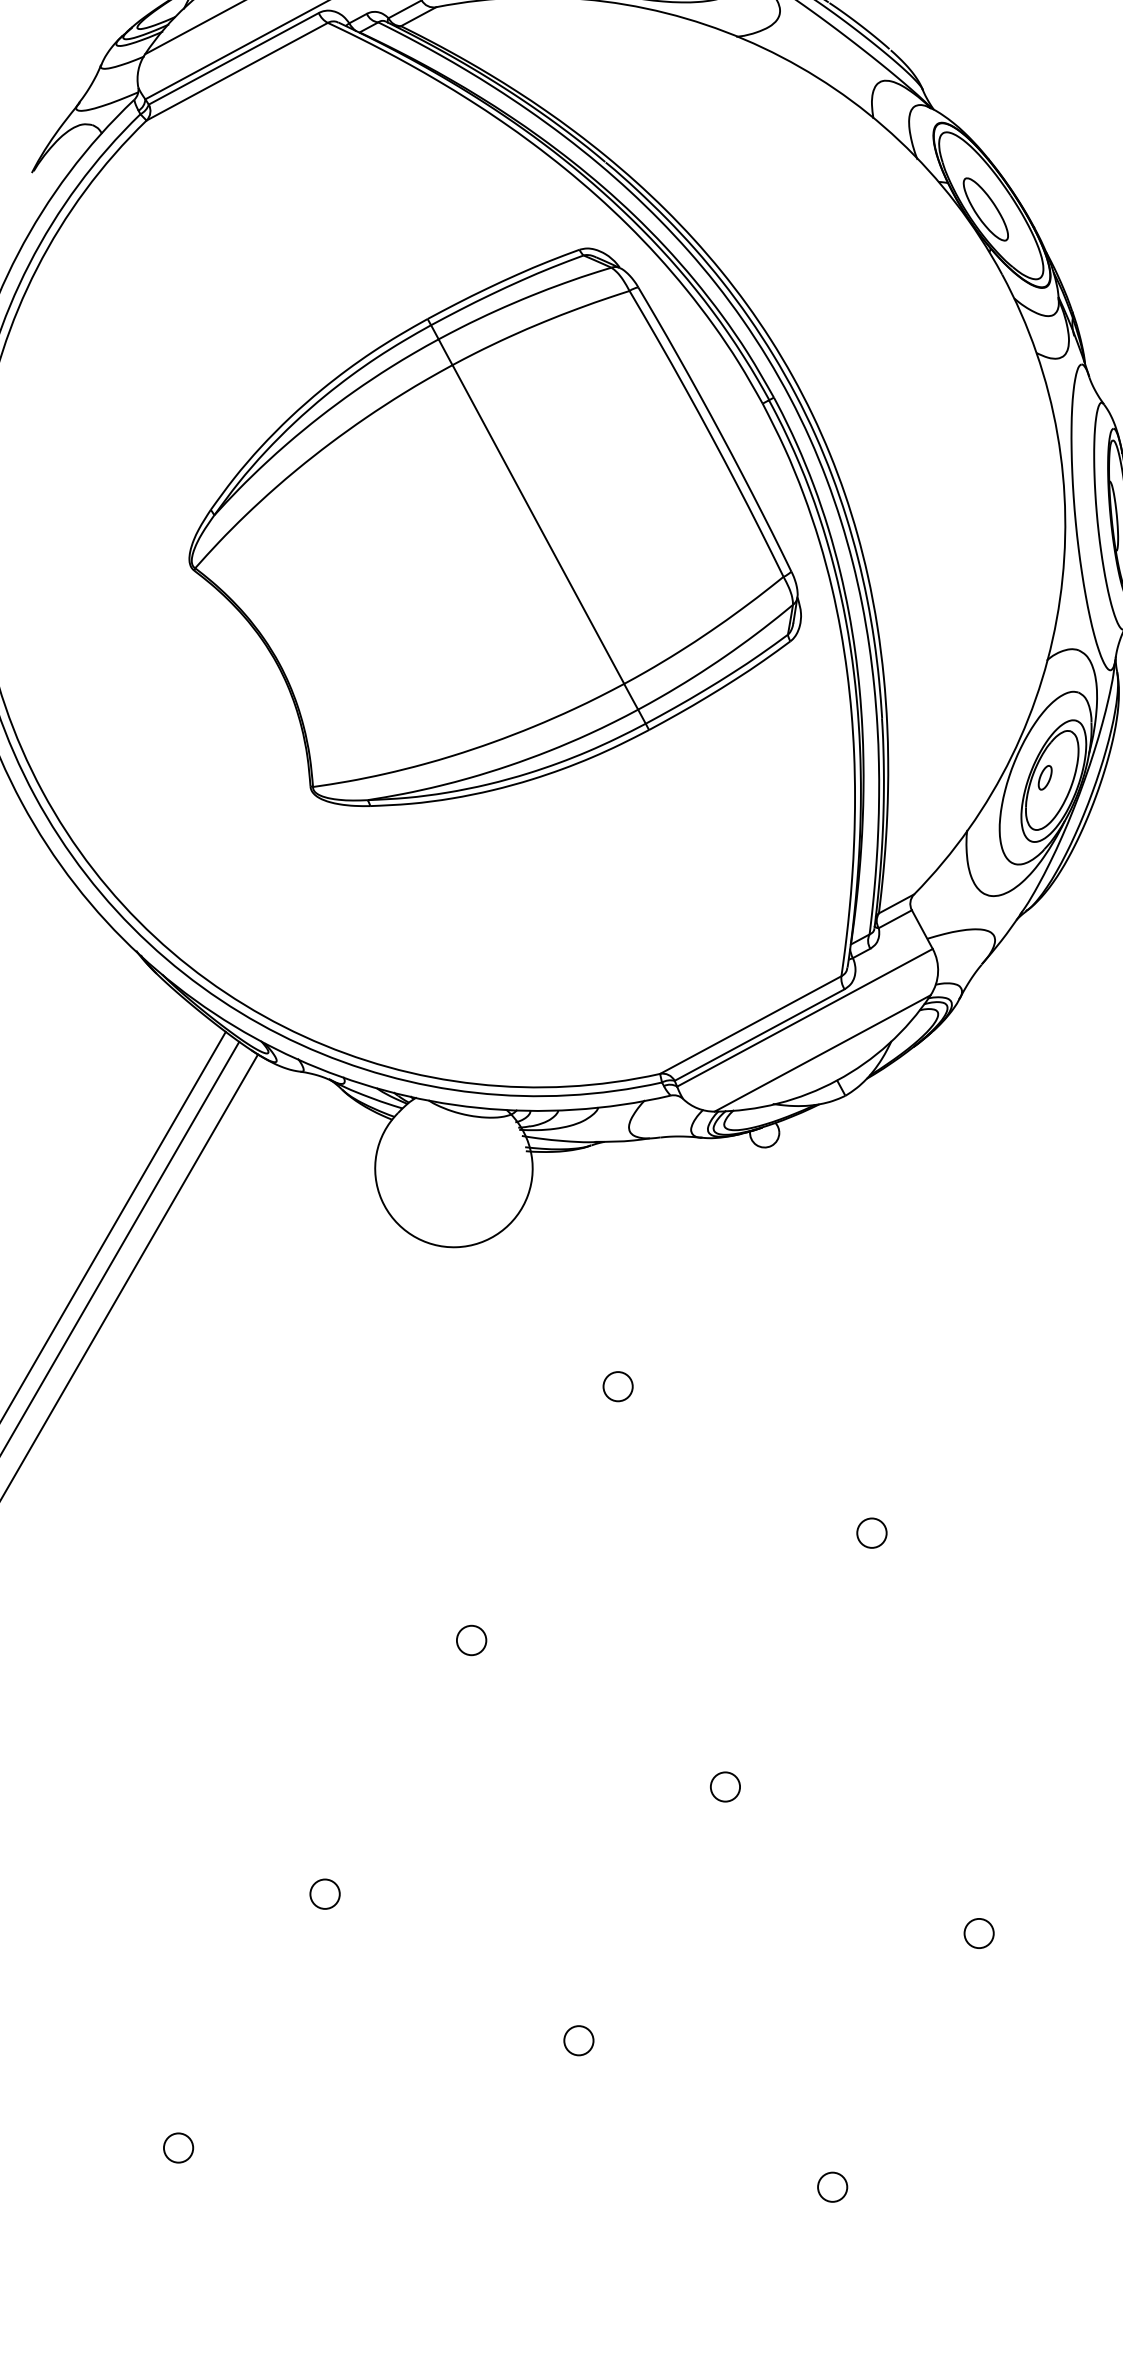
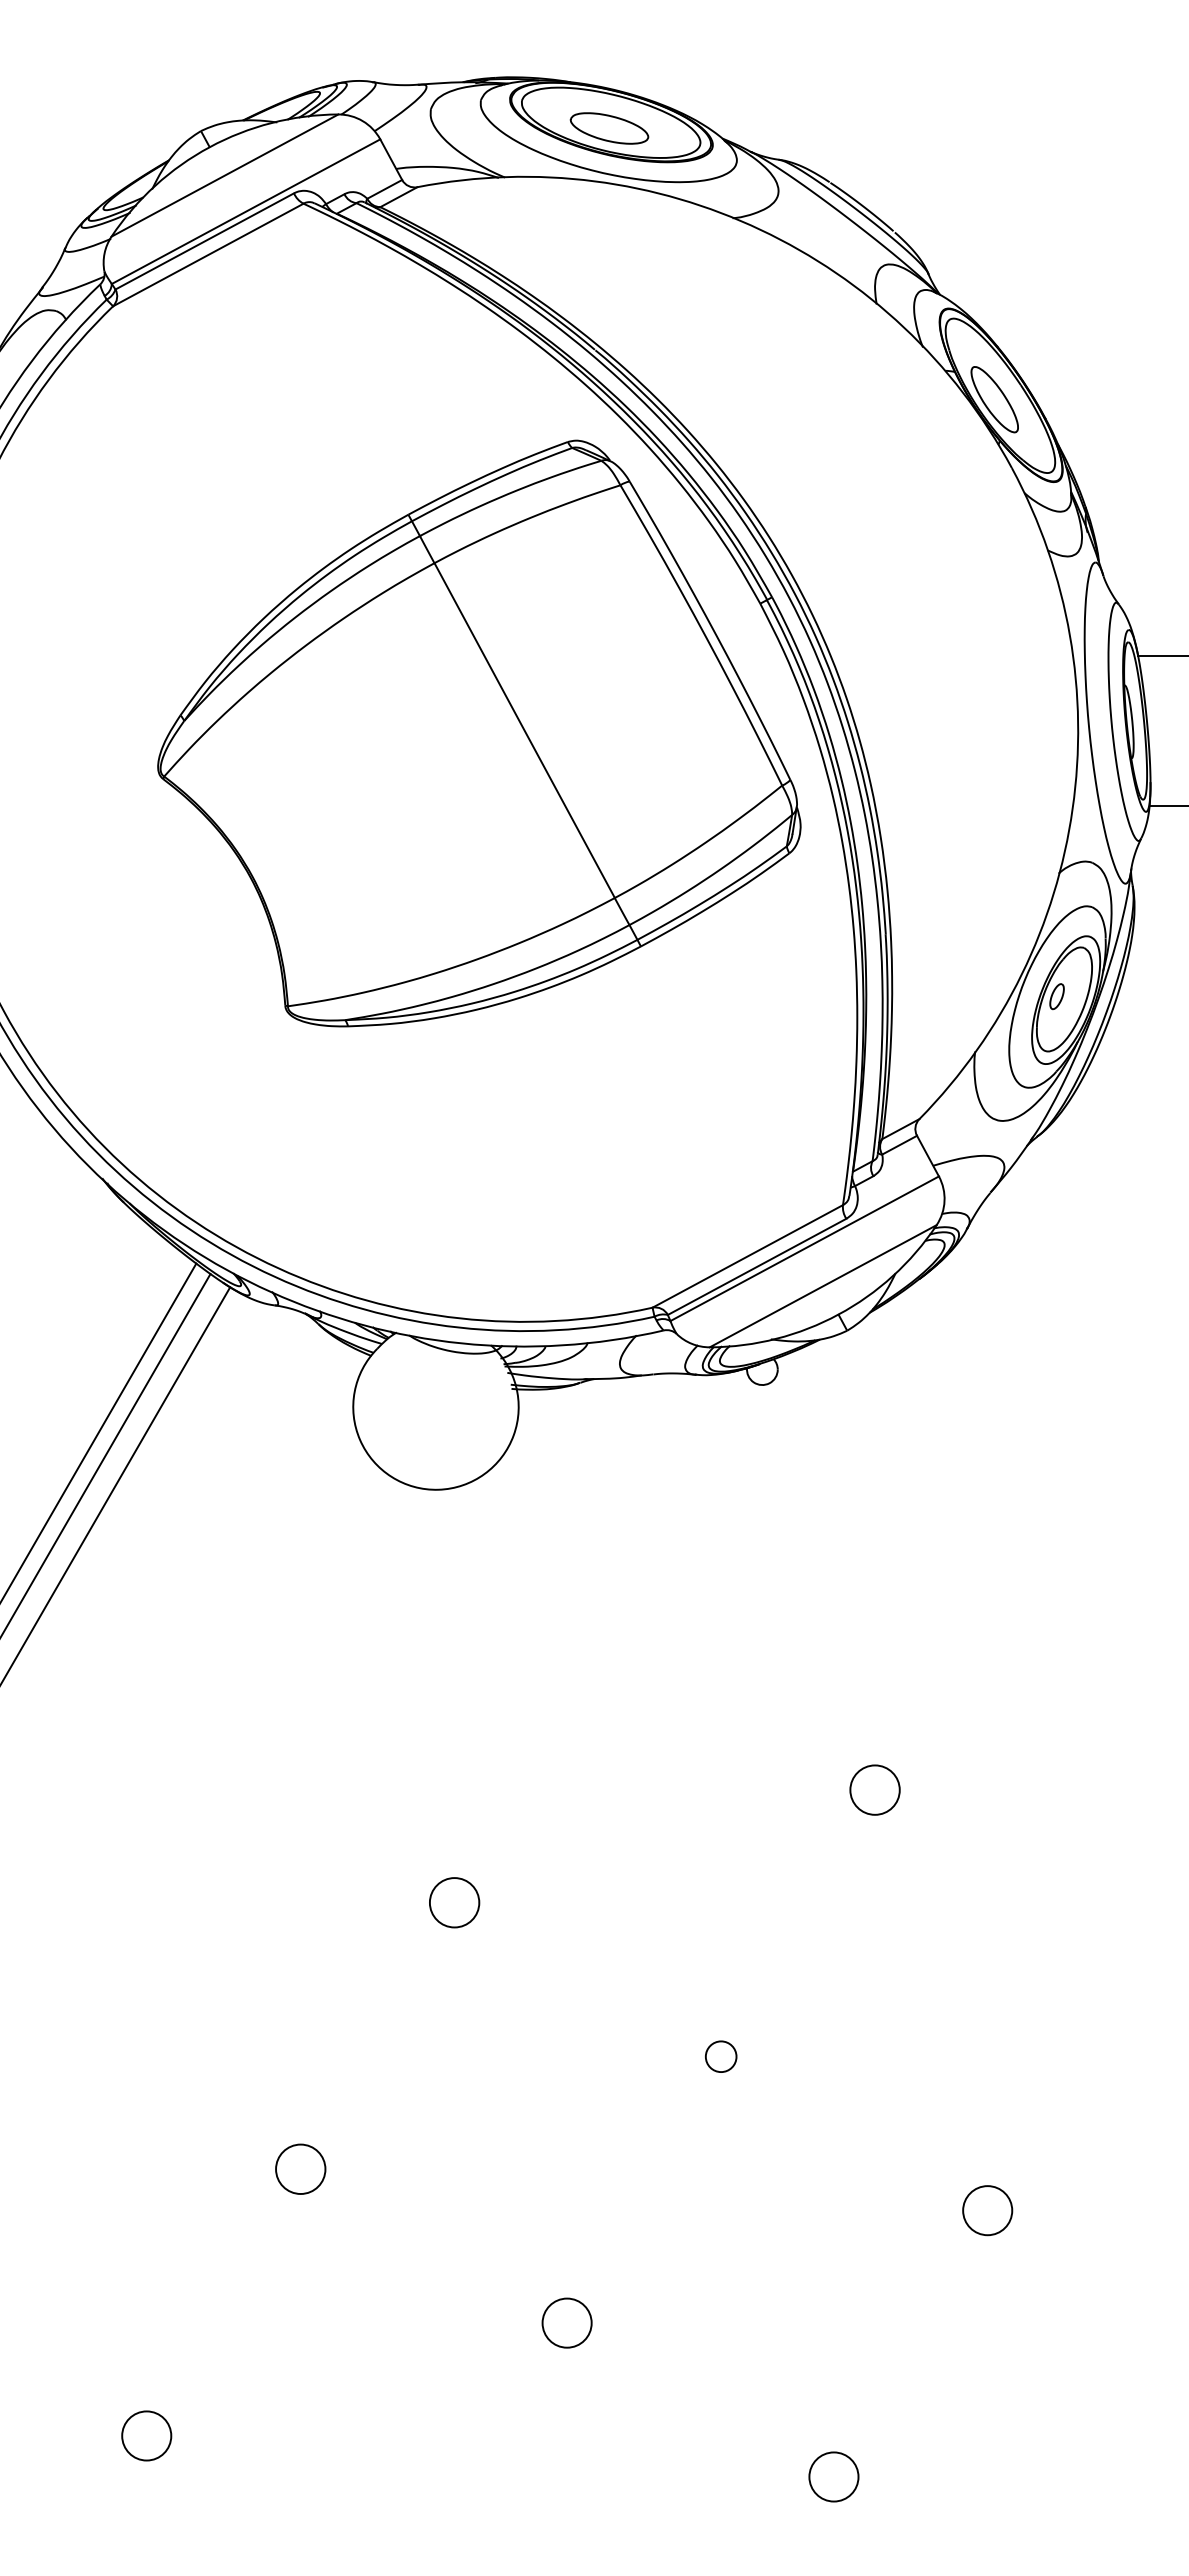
circle: (618, 1386) -> (608, 1636), removed
circle: (871, 1532) -> (874, 1789), size x1.6
circle: (471, 1640) -> (454, 1902), size x1.6
circle: (324, 1894) -> (300, 2169), size x1.6
circle: (978, 1933) -> (987, 2210), size x1.6
circle: (579, 2040) -> (567, 2323), size x1.6
circle: (178, 2147) -> (146, 2435), size x1.6
circle: (832, 2187) -> (833, 2477), size x1.6

